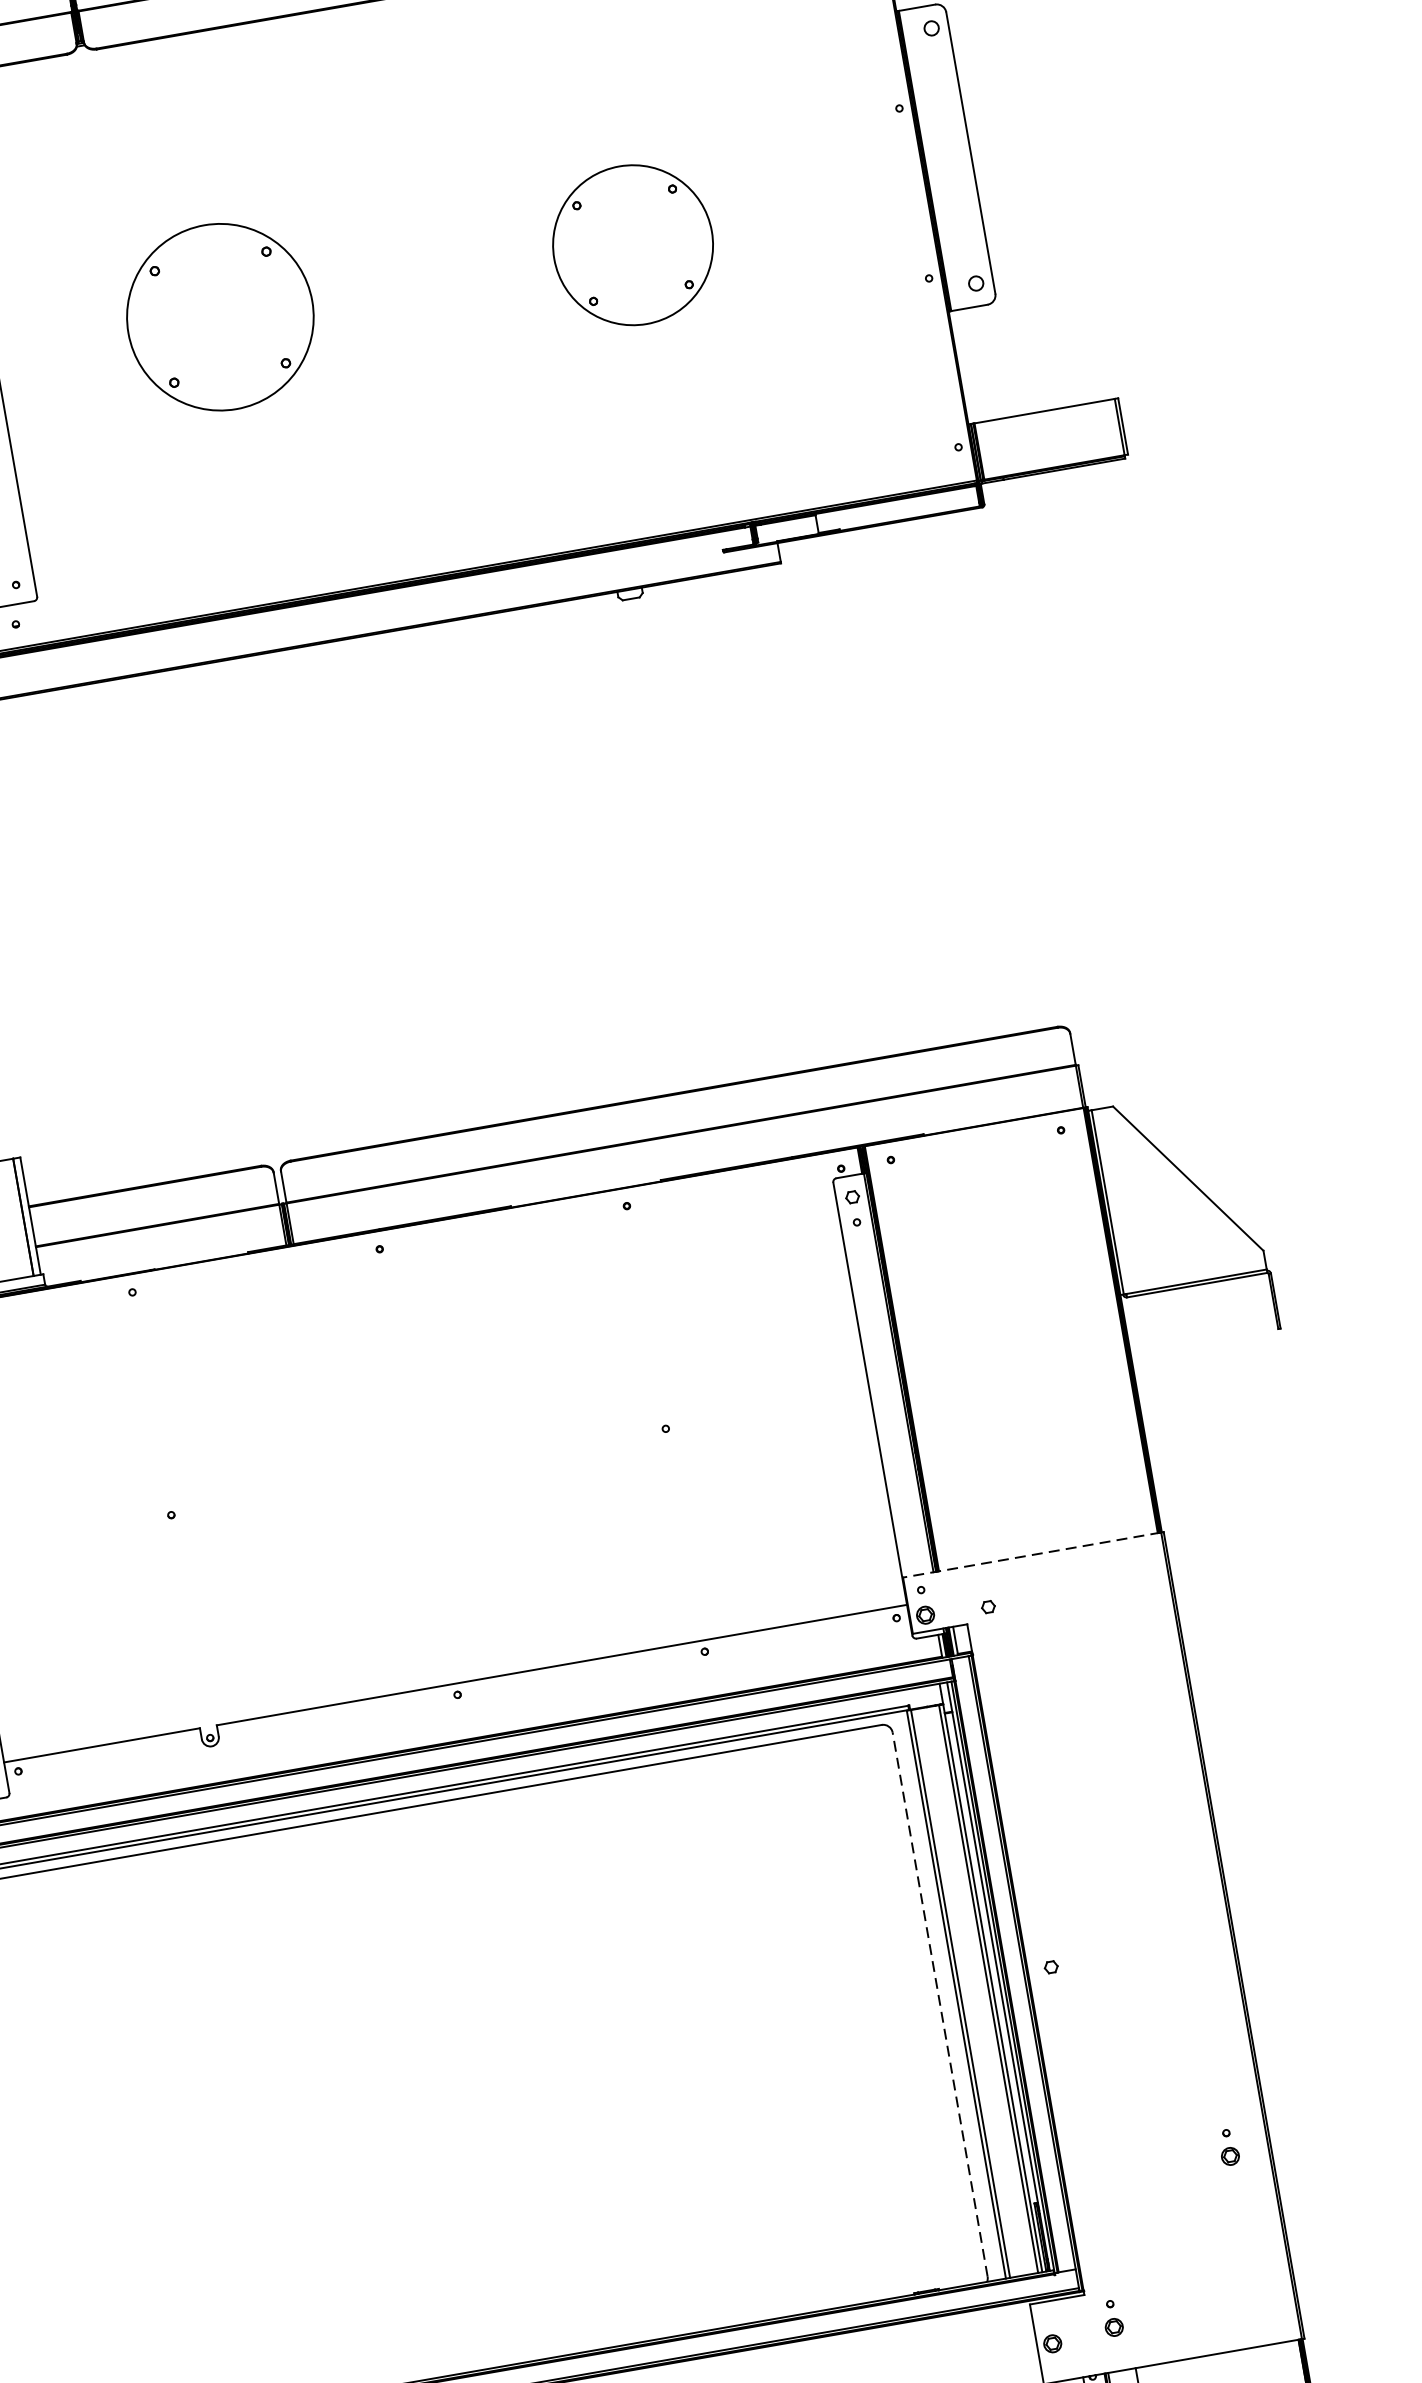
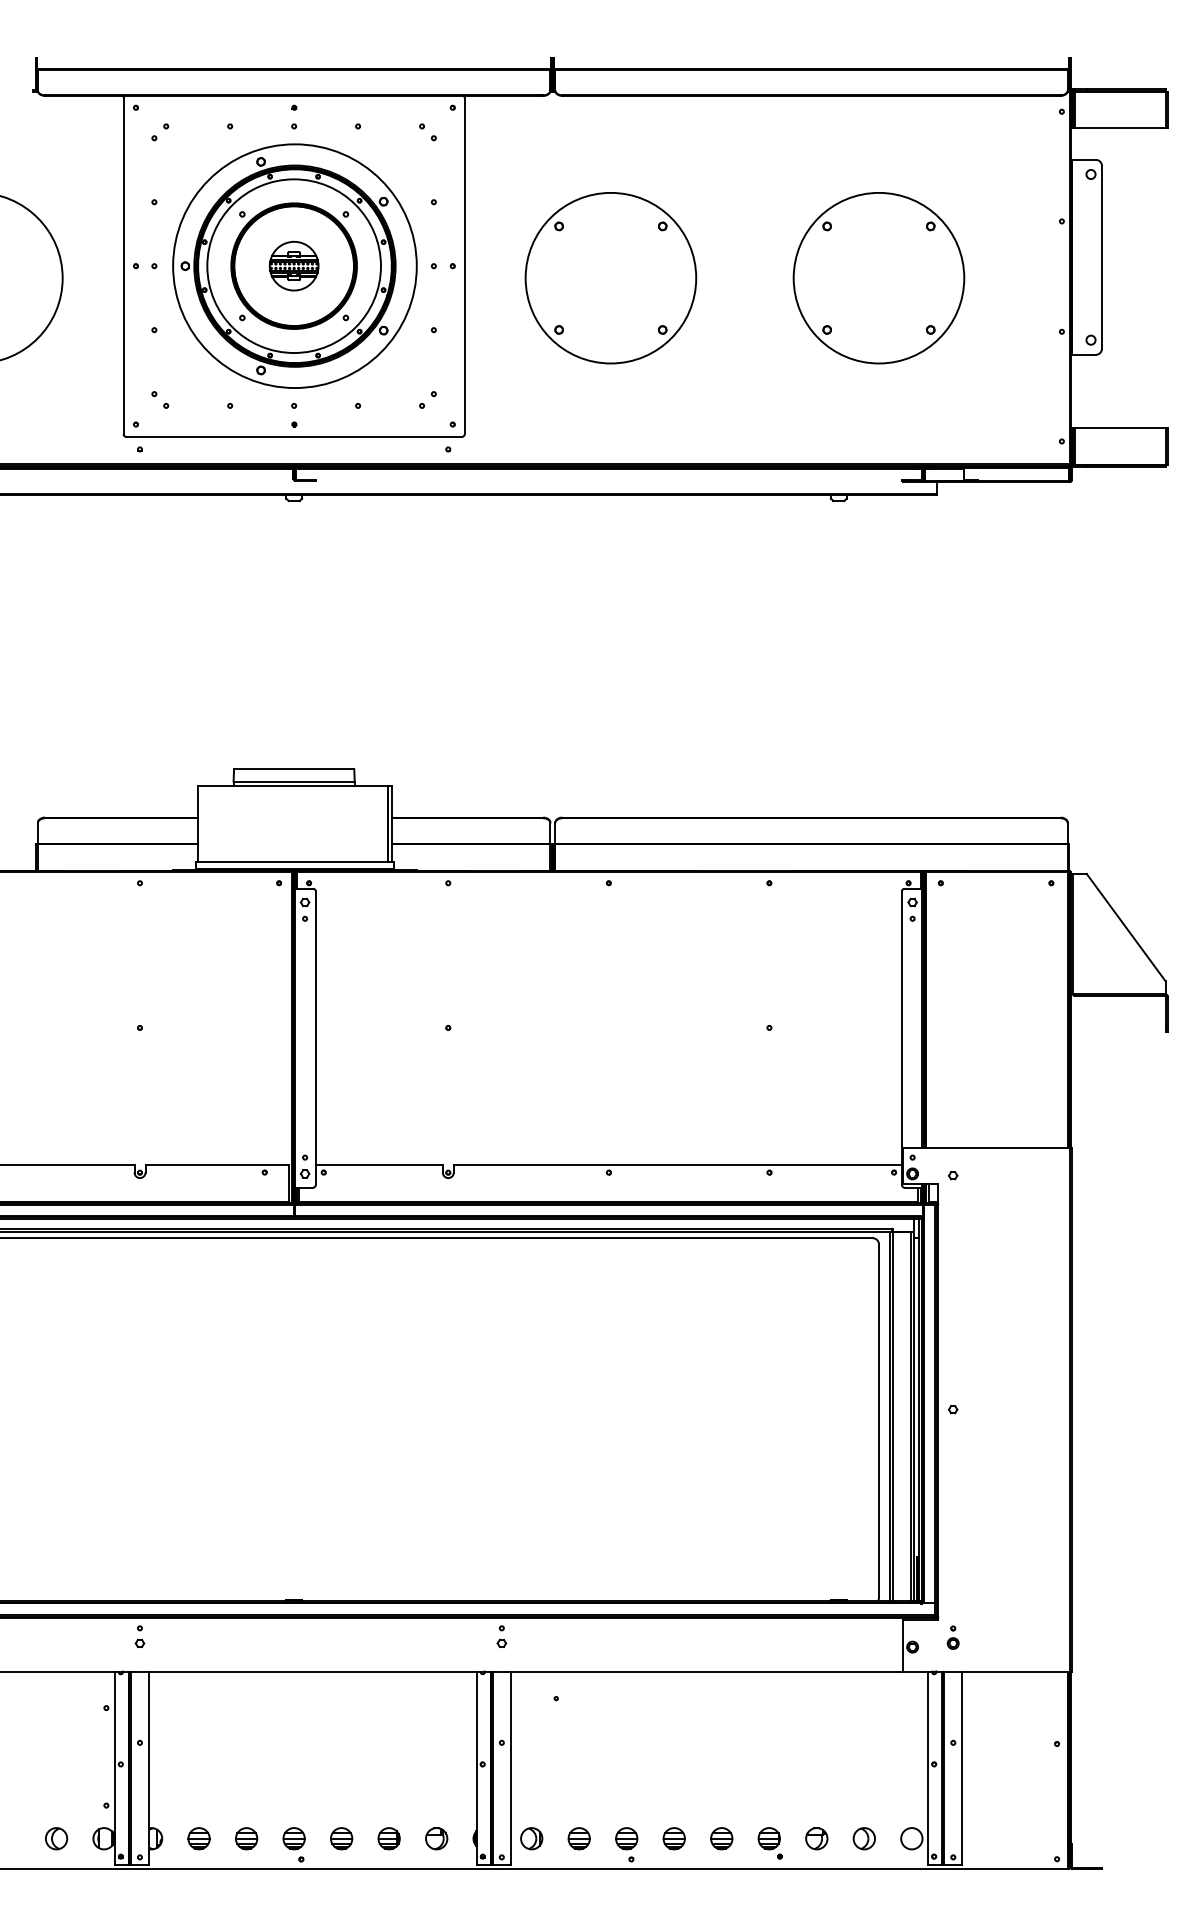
part: (632, 245) -> (878, 278), size x1.67
part: (219, 317) -> (610, 278), size x1.43
line: (1032, 1554) -> (986, 1147), dashed -> solid
line: (939, 2005) -> (878, 1421), dashed -> solid
part: (1227, 2147) -> (1044, 1542), removed

